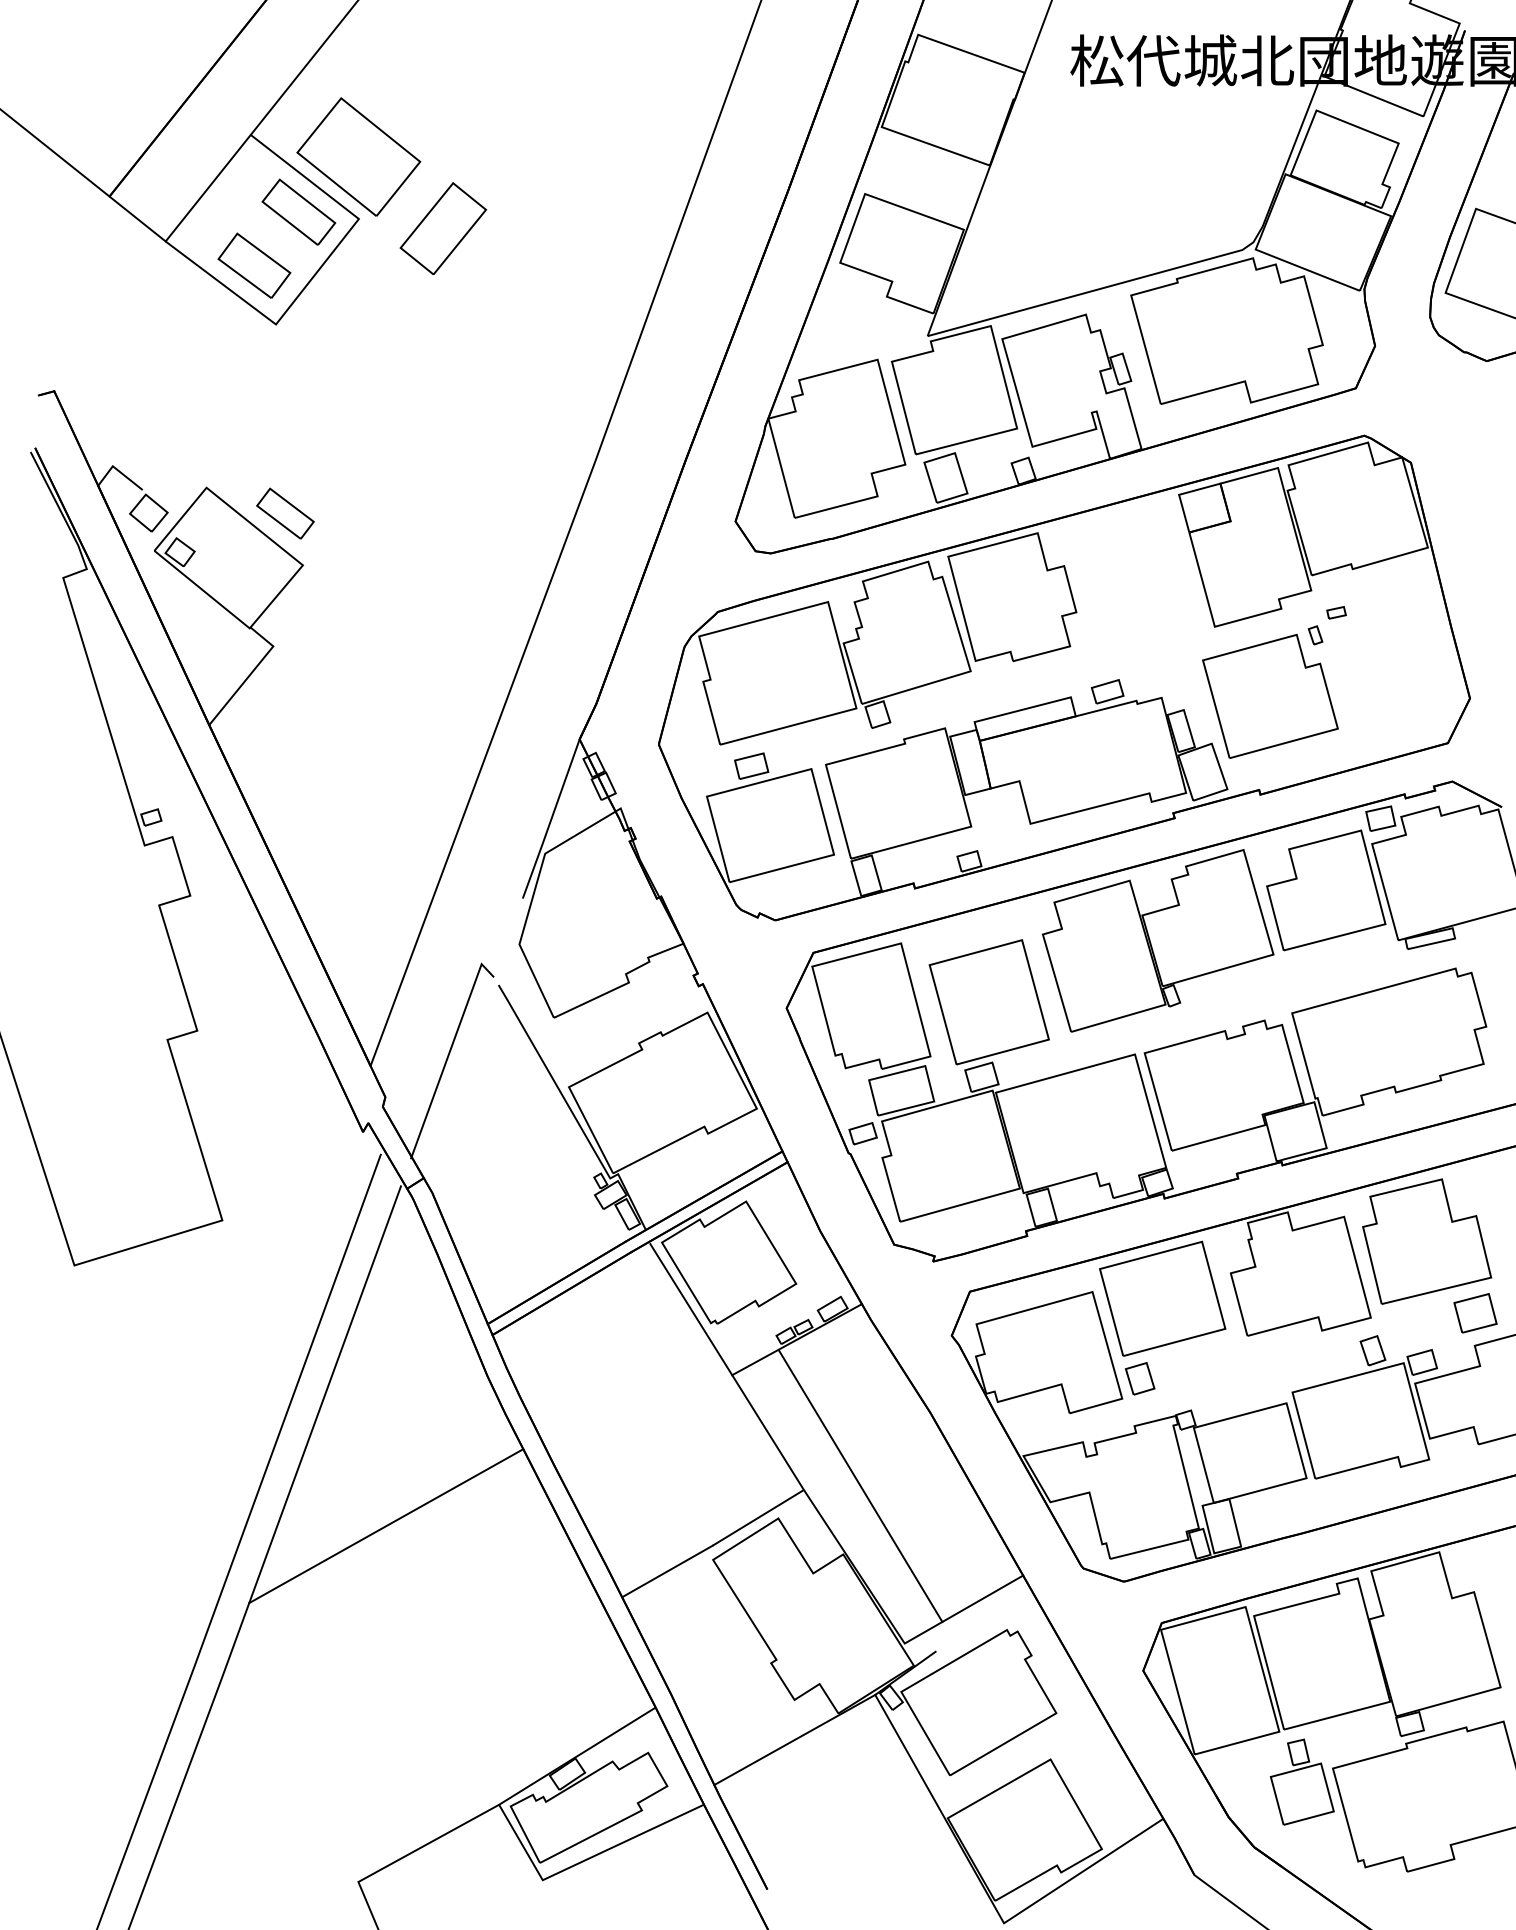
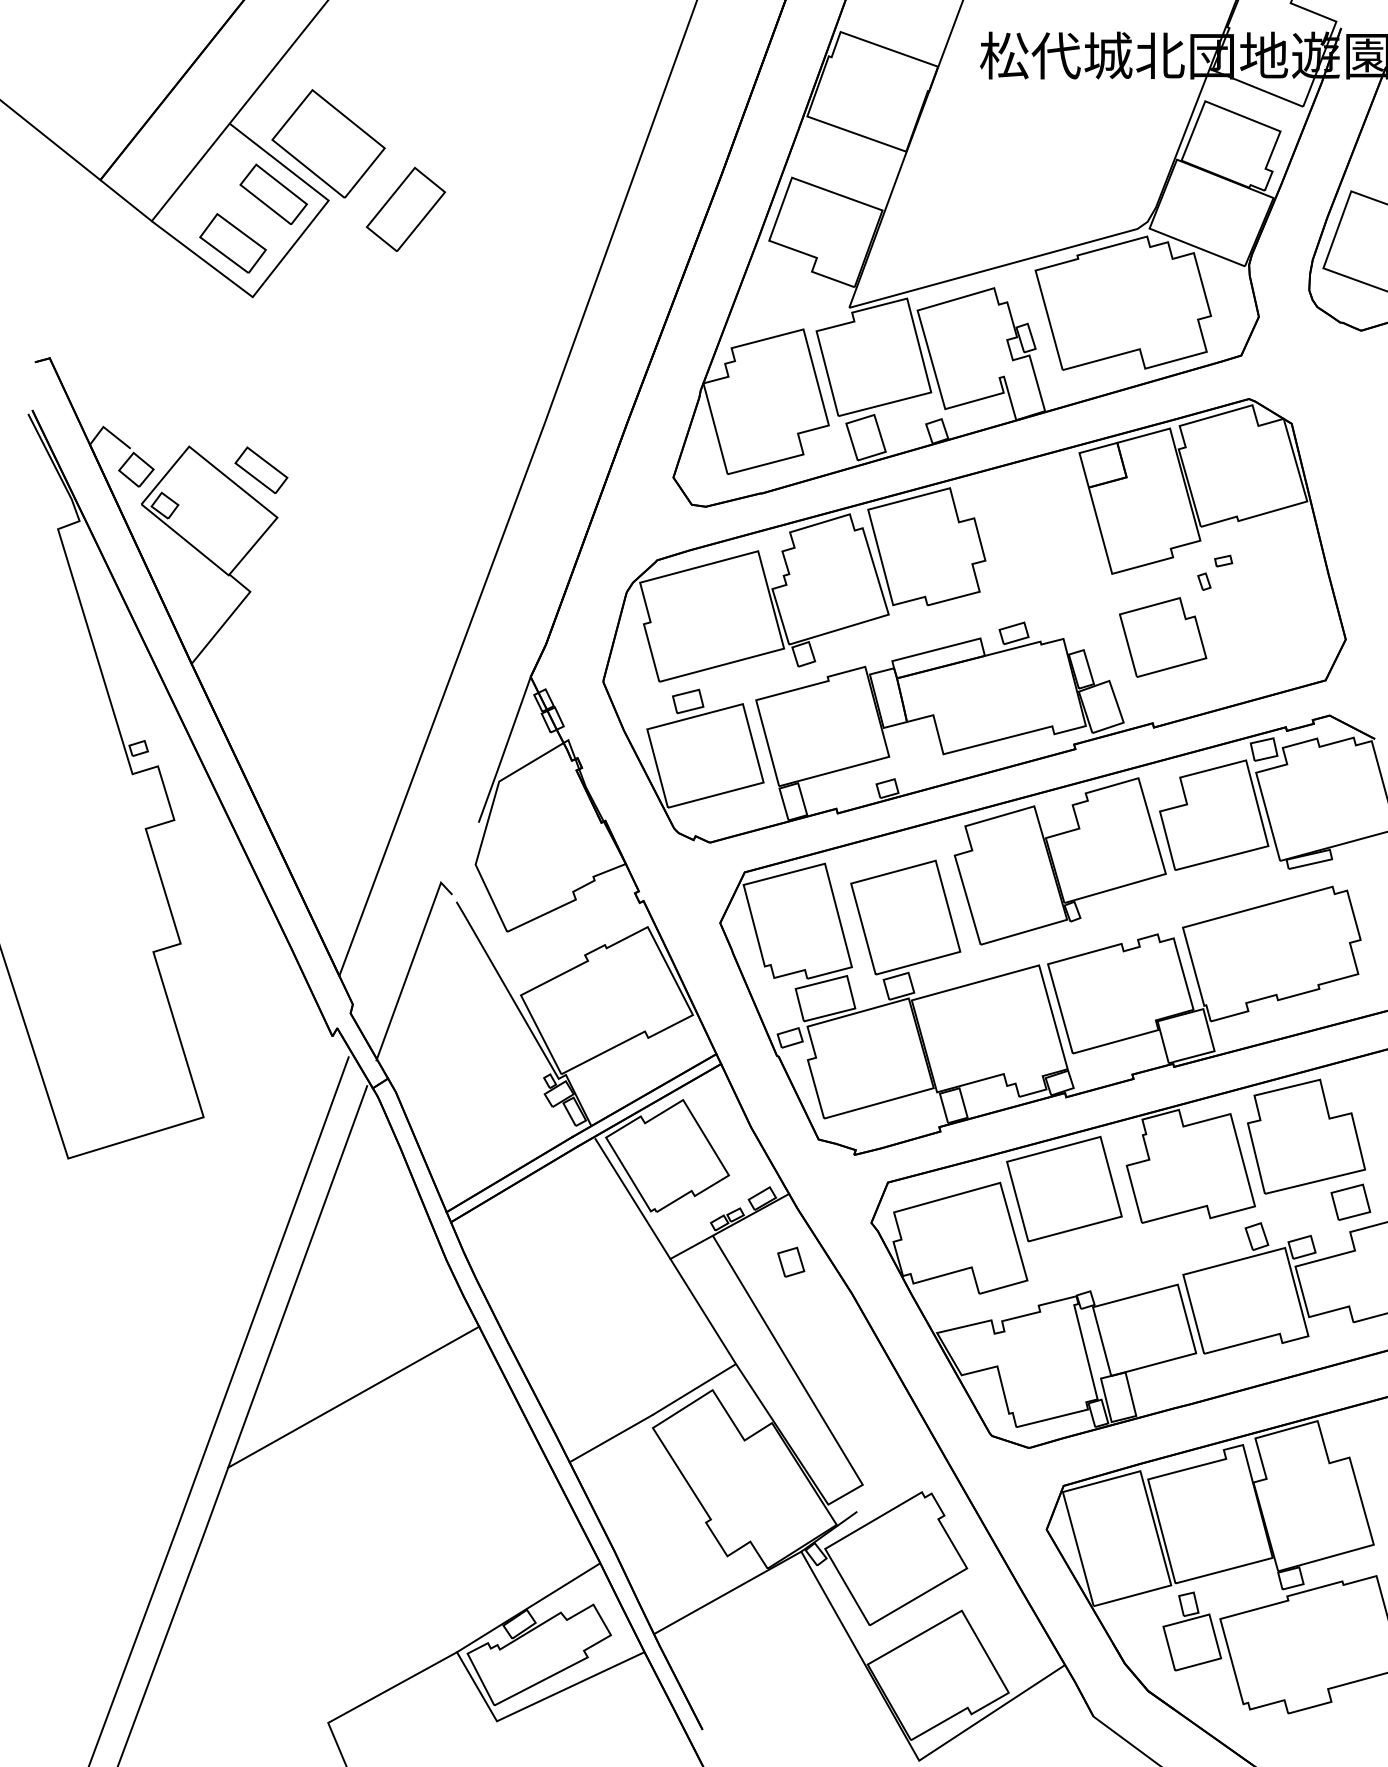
part: (1270, 695) -> (1163, 636), size x0.7
part: (1140, 1378) -> (791, 1262), moved
line: (982, 1598) -> (899, 1463), removed

